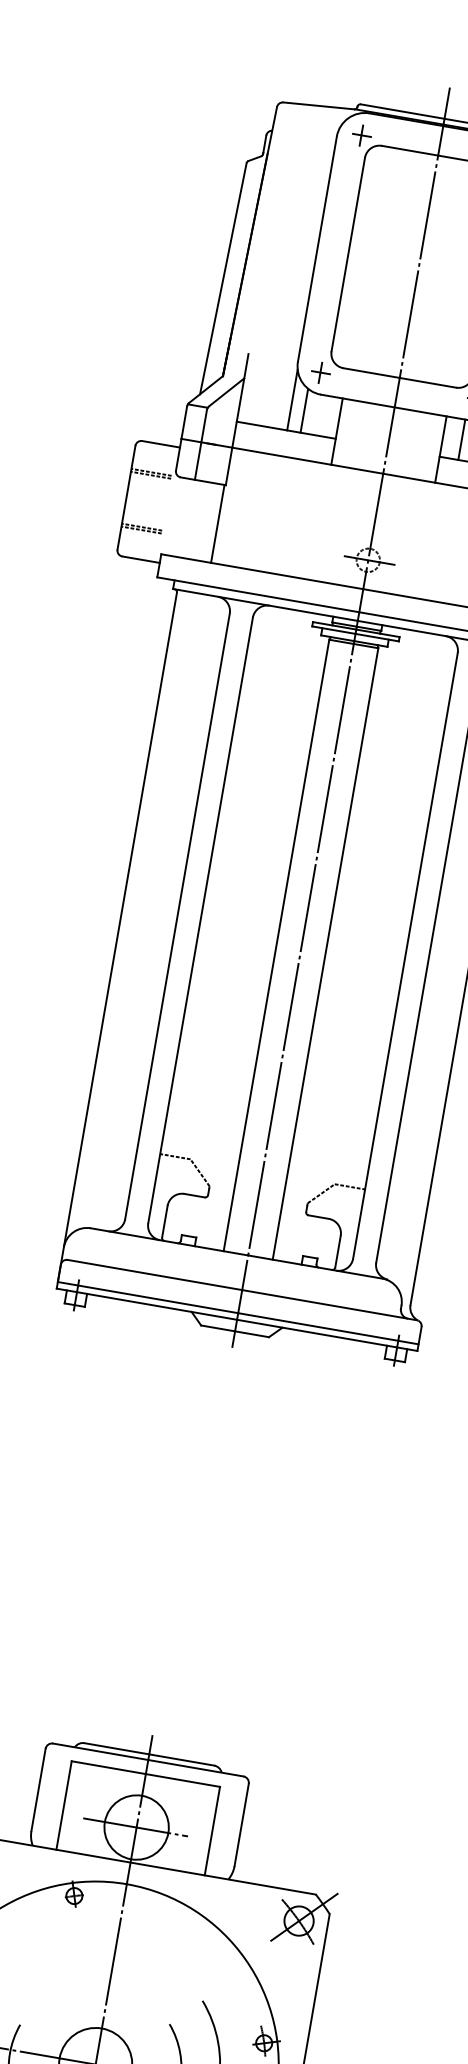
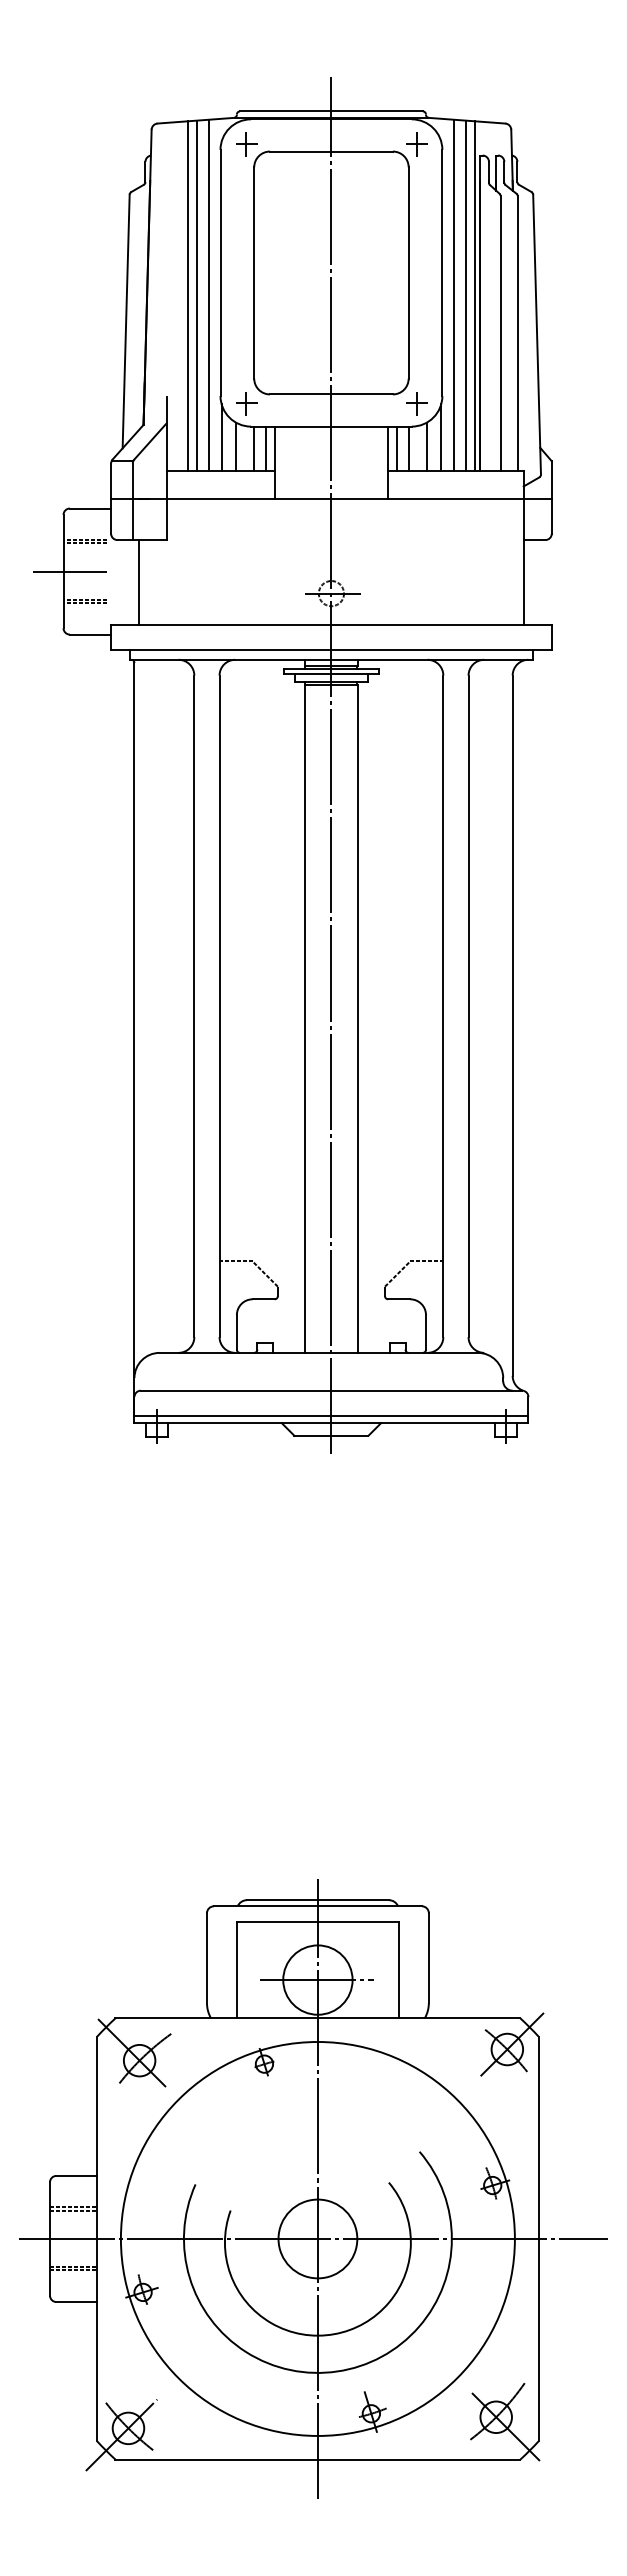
line: (283, 264) -> (187, 295), added
line: (291, 266) -> (196, 295), added
line: (303, 267) -> (208, 294), added
line: (320, 415) -> (254, 448), added
line: (330, 417) -> (265, 448), added
line: (451, 437) -> (397, 448), added
line: (131, 498) -> (69, 571), added
line: (218, 523) -> (139, 582), moved

